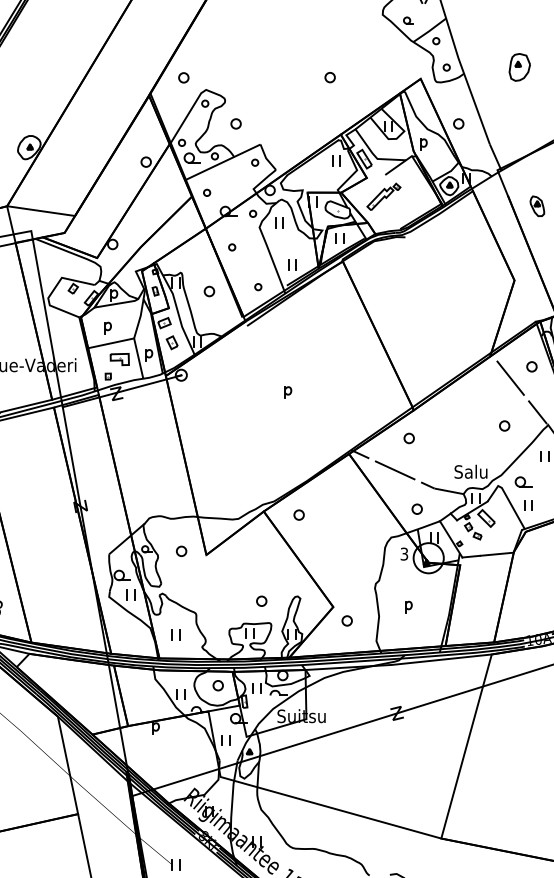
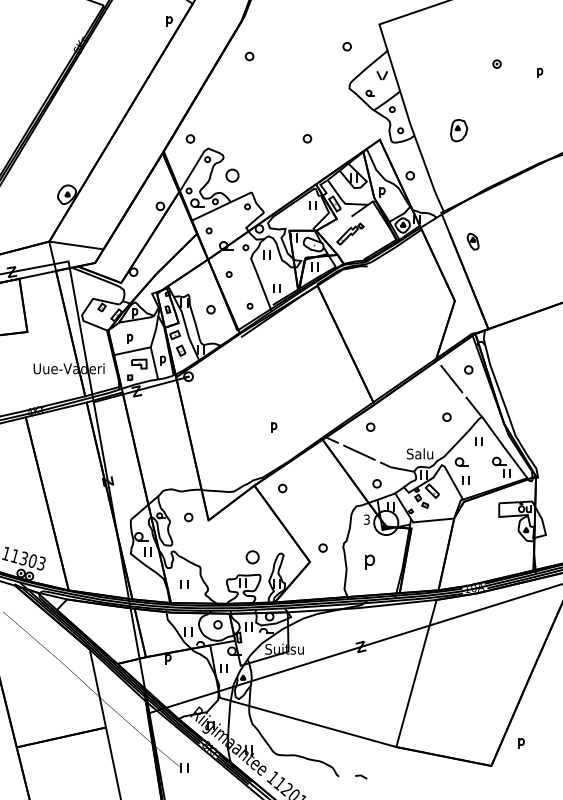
part: (235, 123) -> (231, 175), size x1.6
part: (288, 392) -> (274, 427), moved
part: (261, 601) -> (252, 557), size x1.6
part: (408, 606) -> (370, 561), size x1.6
part: (346, 620) -> (322, 547), moved

